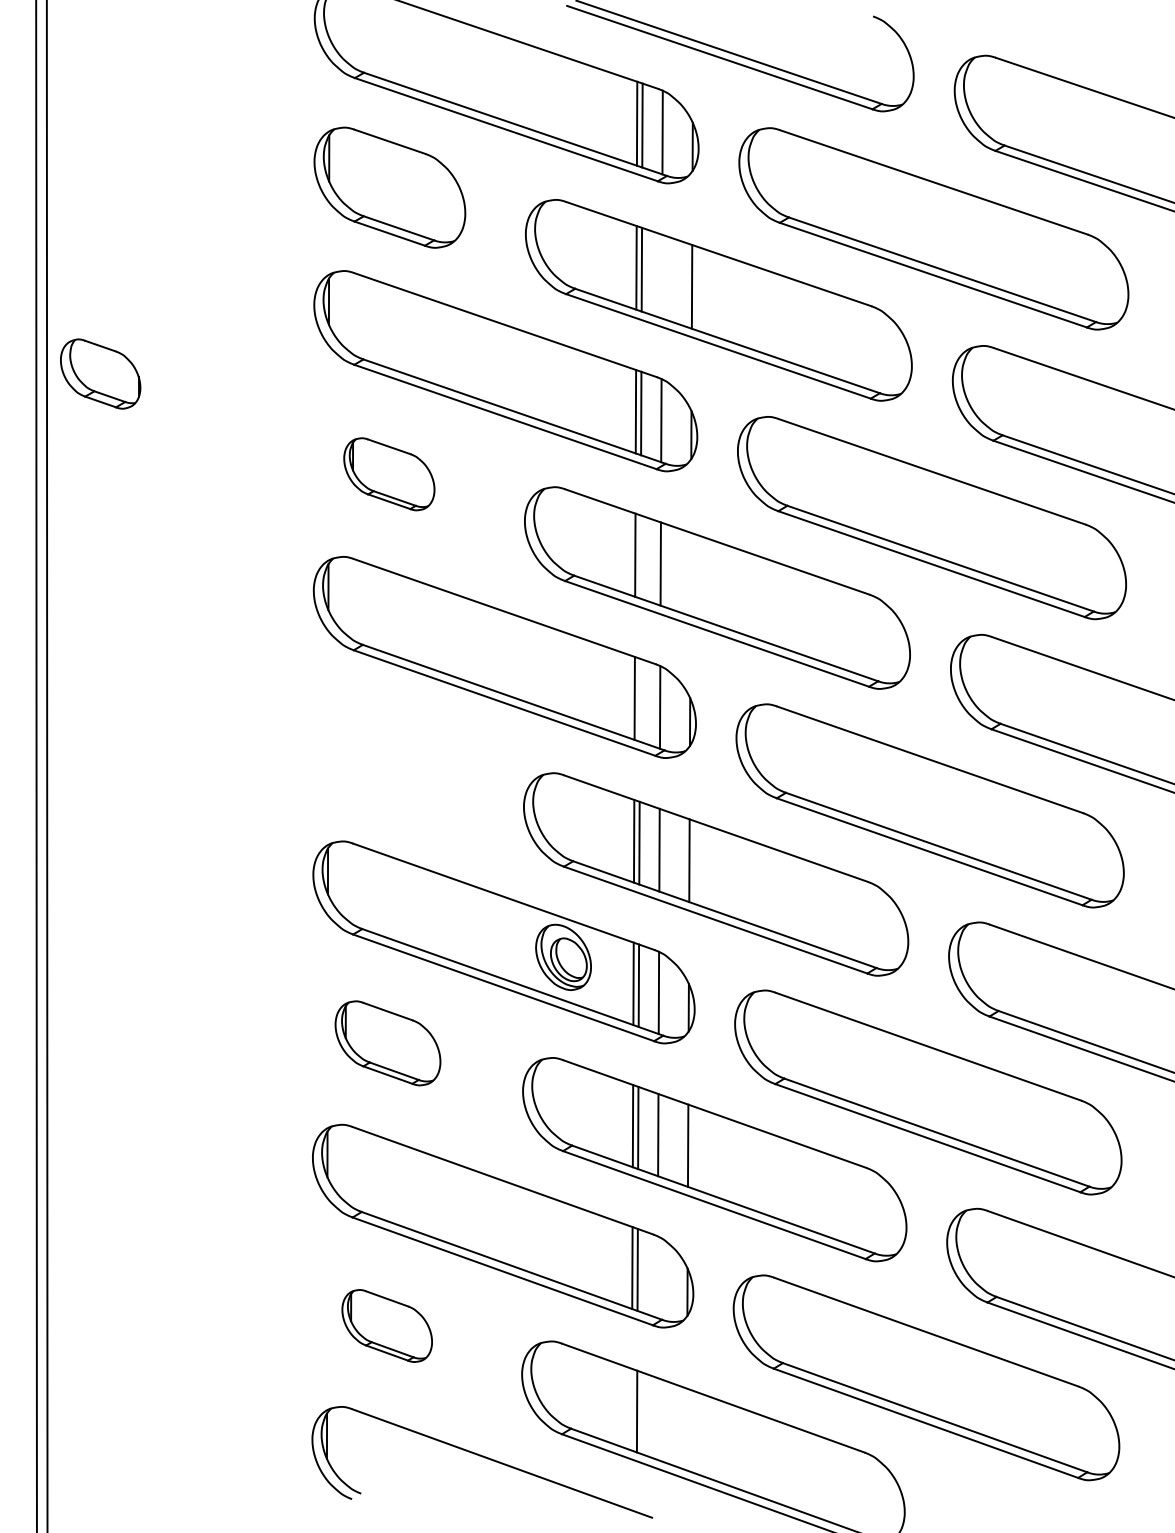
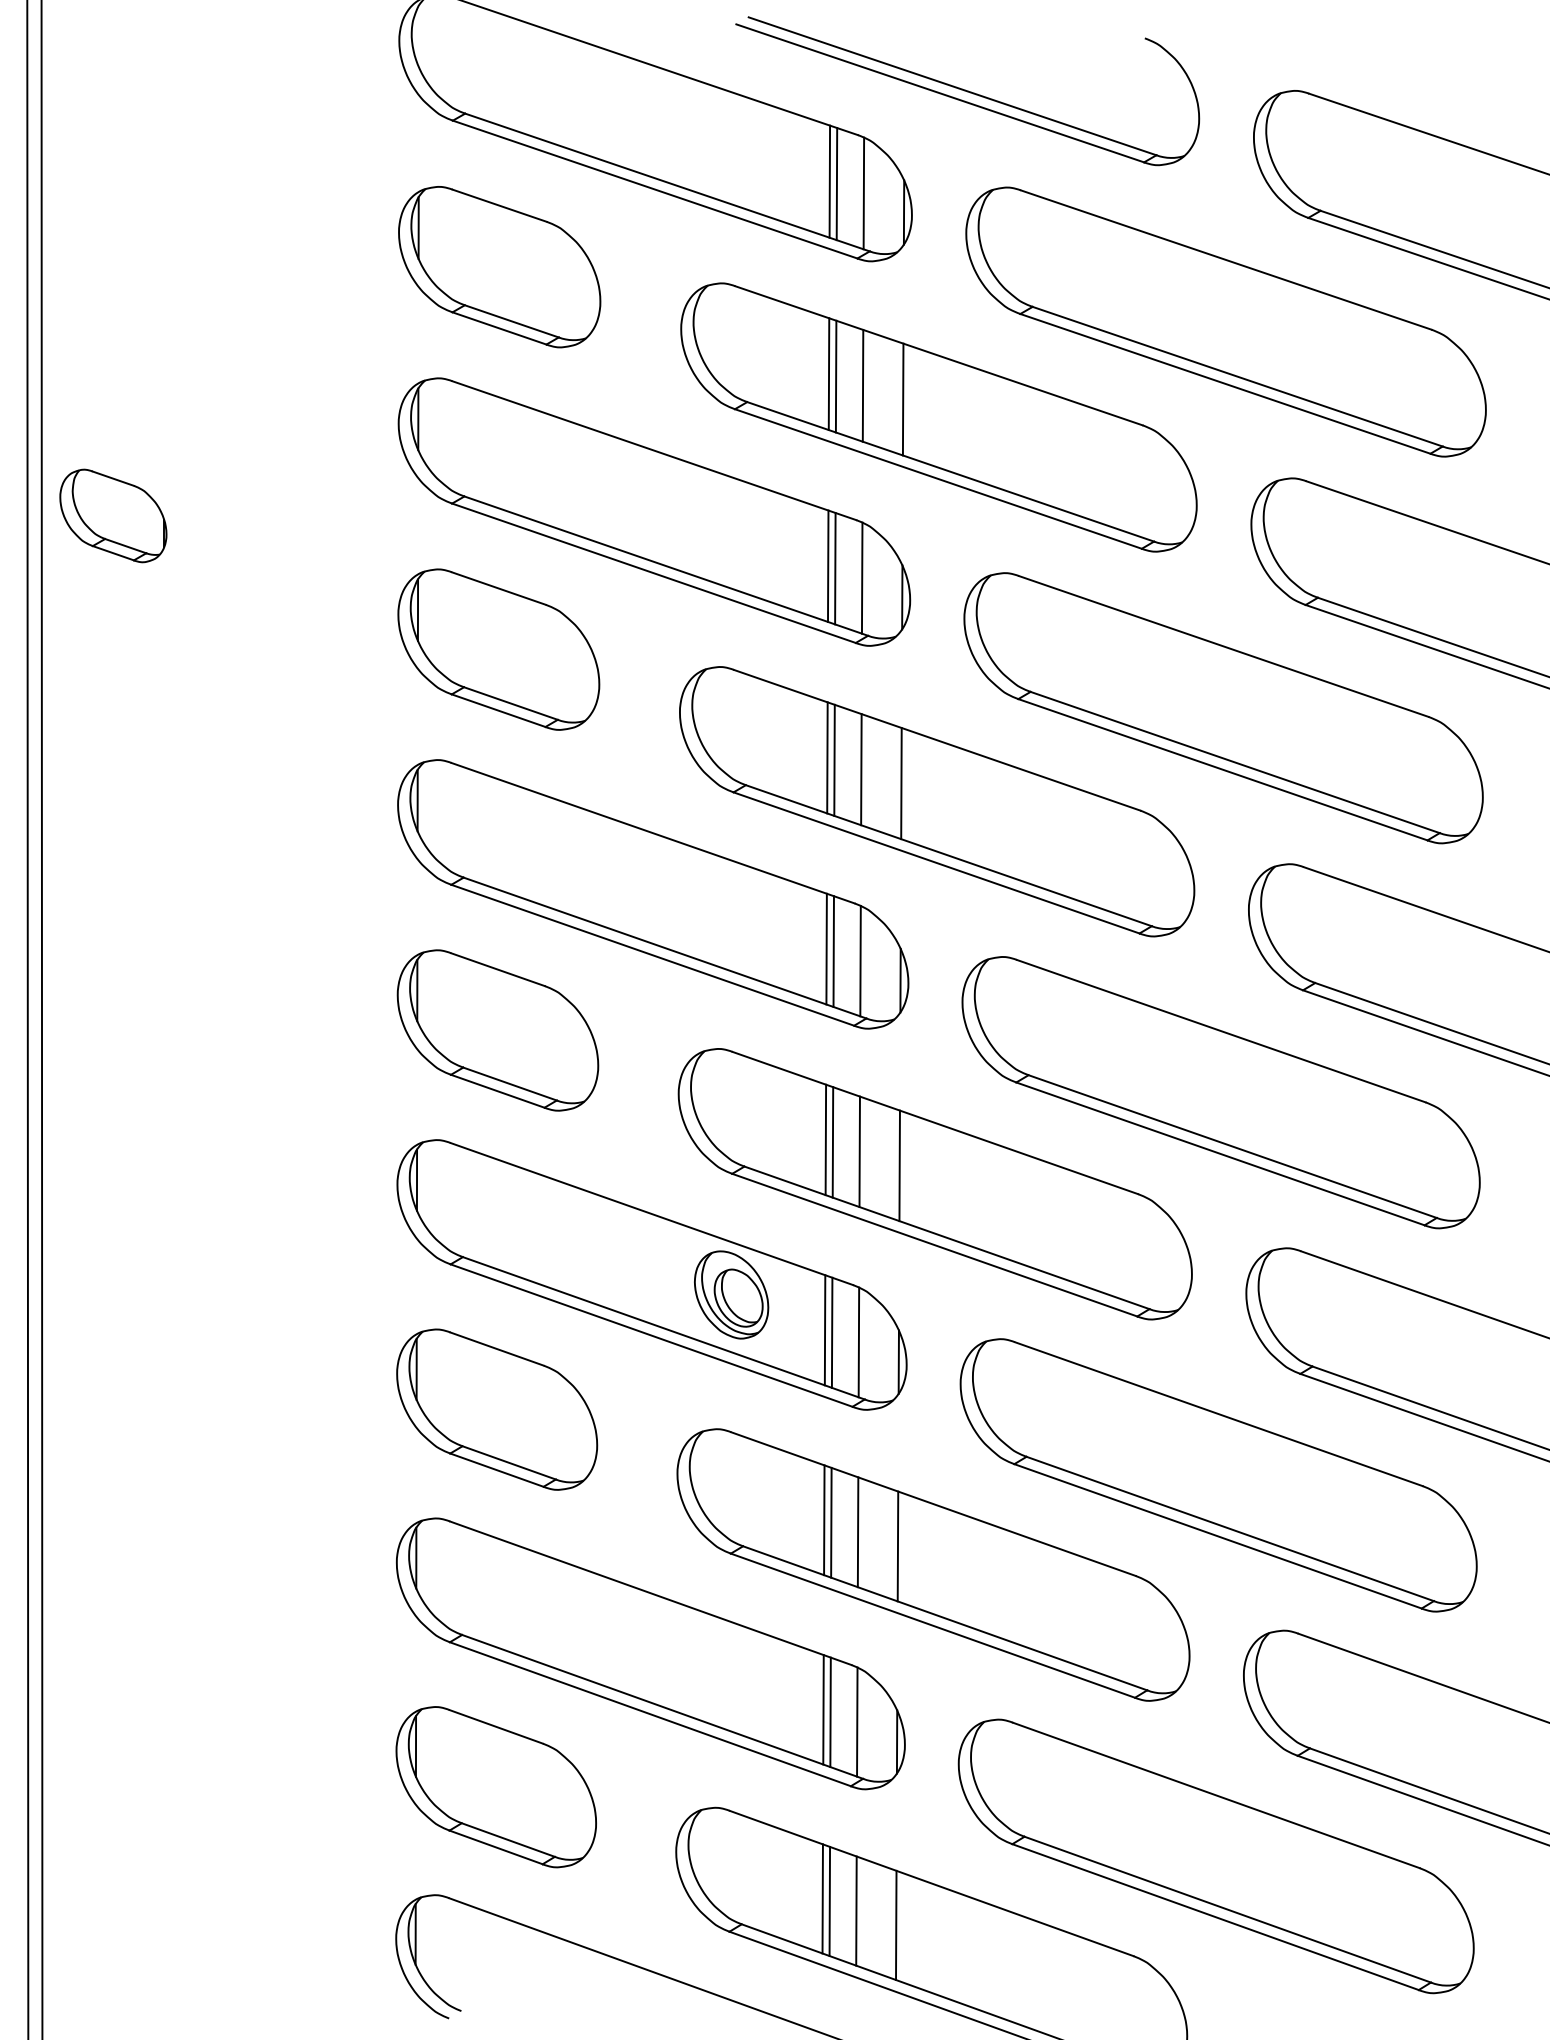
line: (661, 276) -> (862, 385), added
part: (389, 474) -> (499, 650), size x1.67
line: (640, 556) -> (834, 759), added
line: (690, 574) -> (901, 783), added
line: (639, 699) -> (832, 950), added
part: (388, 759) -> (497, 1030), added
part: (387, 1043) -> (496, 1409), size x1.43
line: (657, 1277) -> (857, 1722), added
part: (386, 1325) -> (495, 1786), size x1.67
line: (631, 1409) -> (822, 1898), added
line: (656, 1418) -> (855, 1910), added
line: (686, 1429) -> (895, 1925), added

